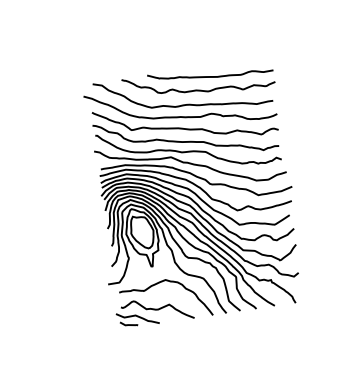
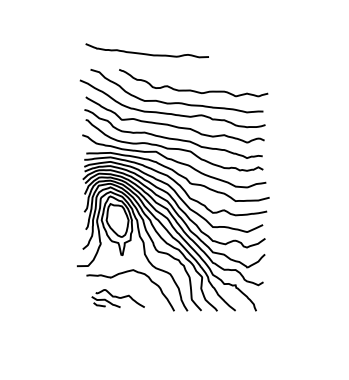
curve: (209, 76) -> (146, 53), moved
part: (154, 310) -> (118, 298), size x0.7

